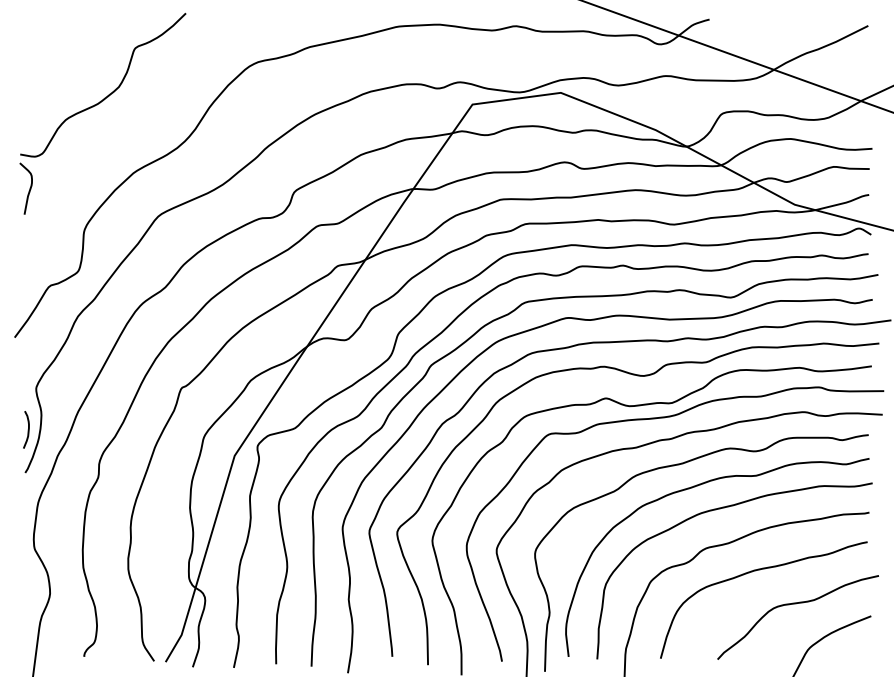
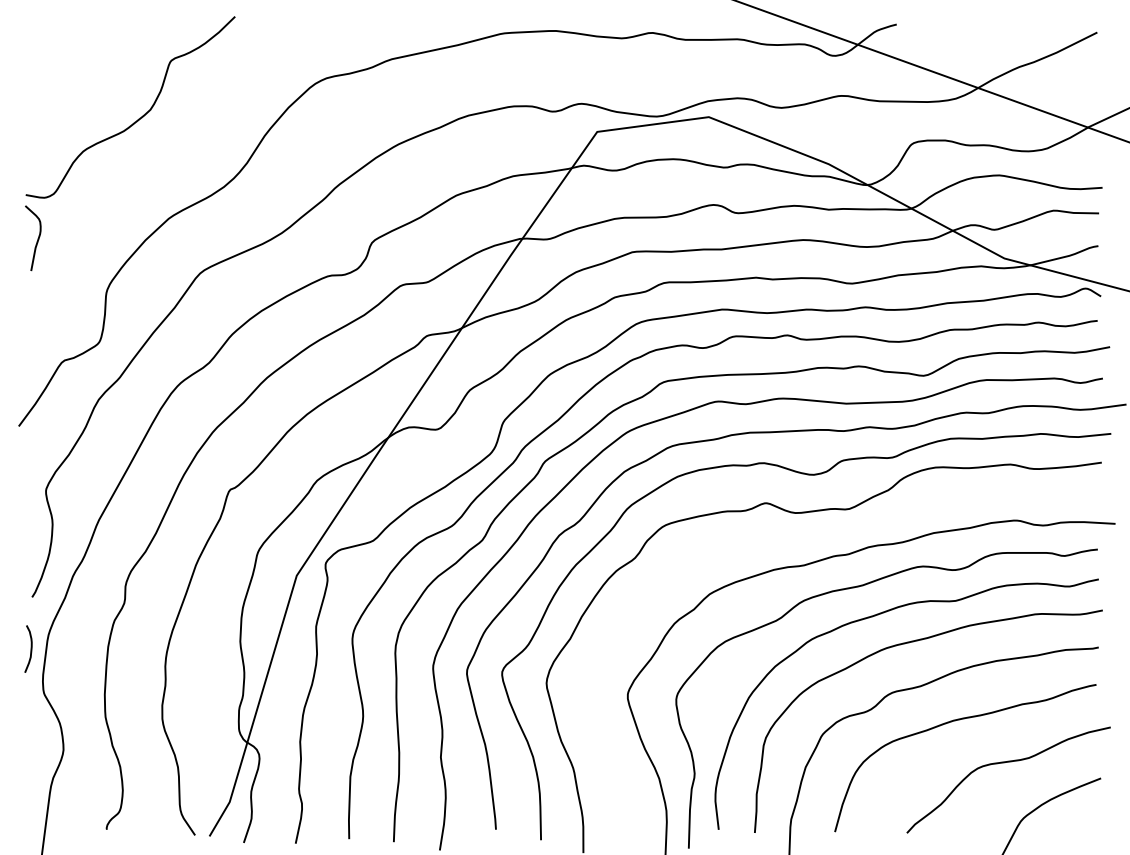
curve: (664, 418) -> (839, 528), removed
curve: (27, 429) -> (29, 648), moved

